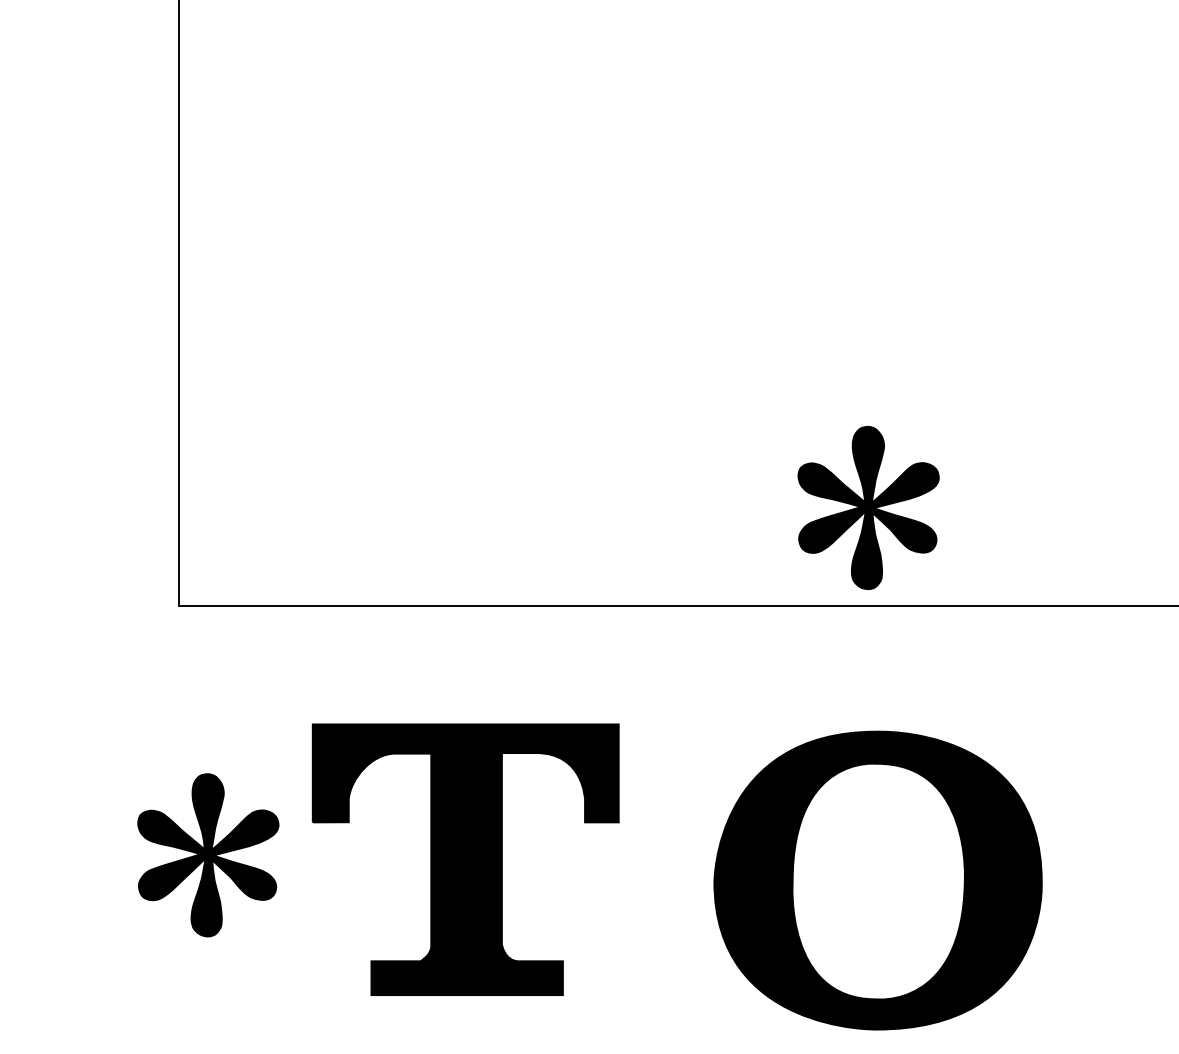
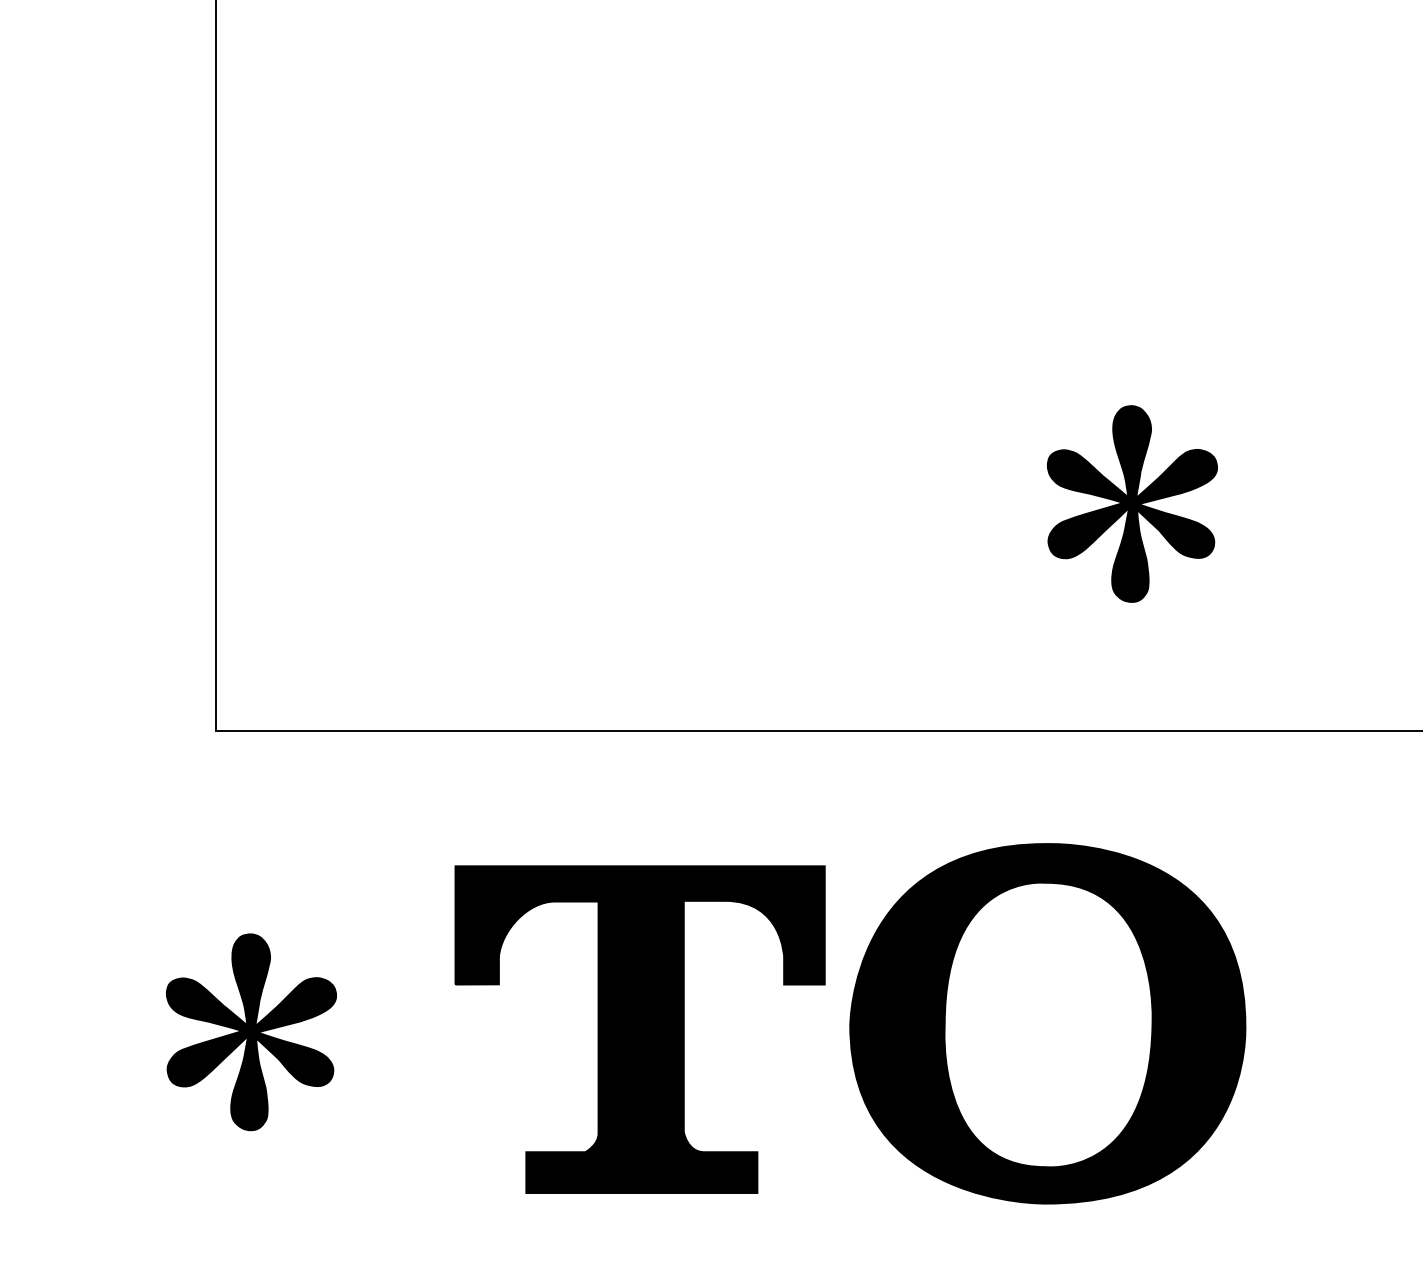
part: (867, 507) -> (1131, 503), moved
part: (465, 859) -> (639, 1029), moved
part: (877, 880) -> (1047, 1023), moved

